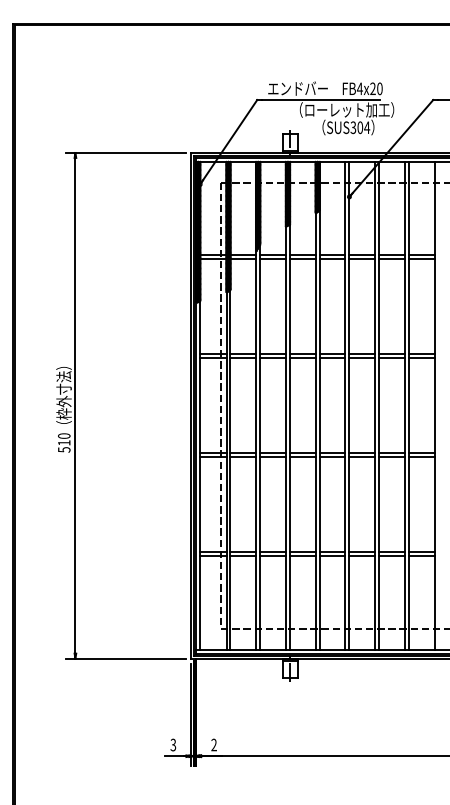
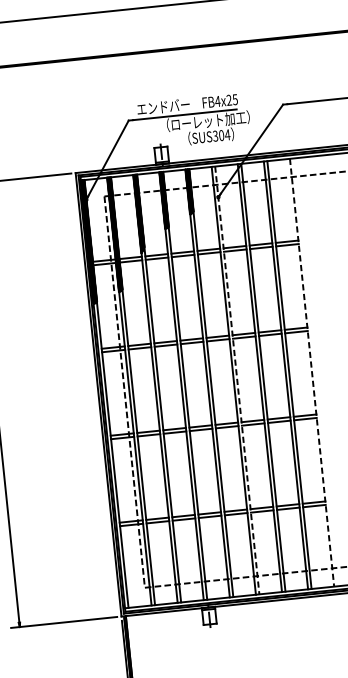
text: (379, 88) -> (234, 99), FB4x20 -> FB4x25
line: (349, 405) -> (237, 380), solid -> dashed
line: (434, 405) -> (311, 372), solid -> dashed

